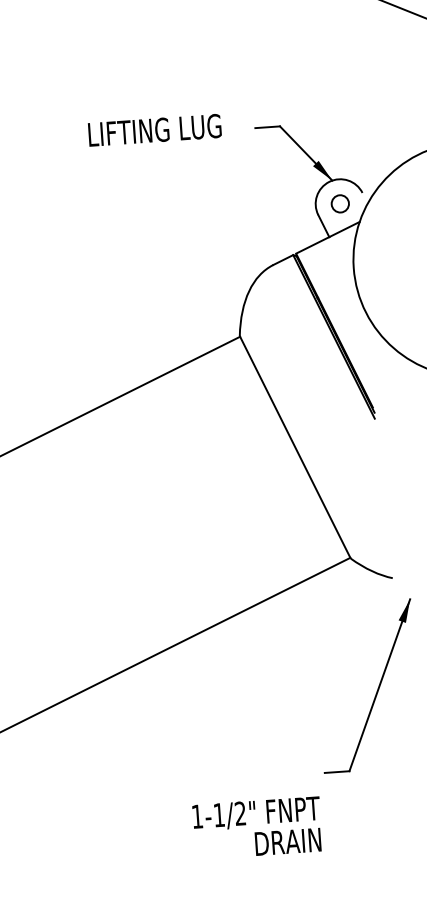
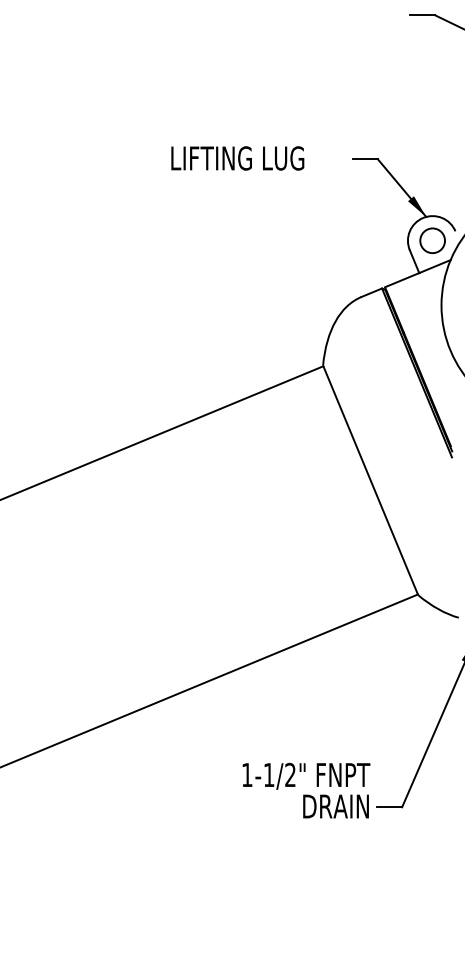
text: (154, 130) -> (237, 158), moved
circle: (340, 203) -> (432, 240), size x1.43
text: (257, 827) -> (306, 790), moved

